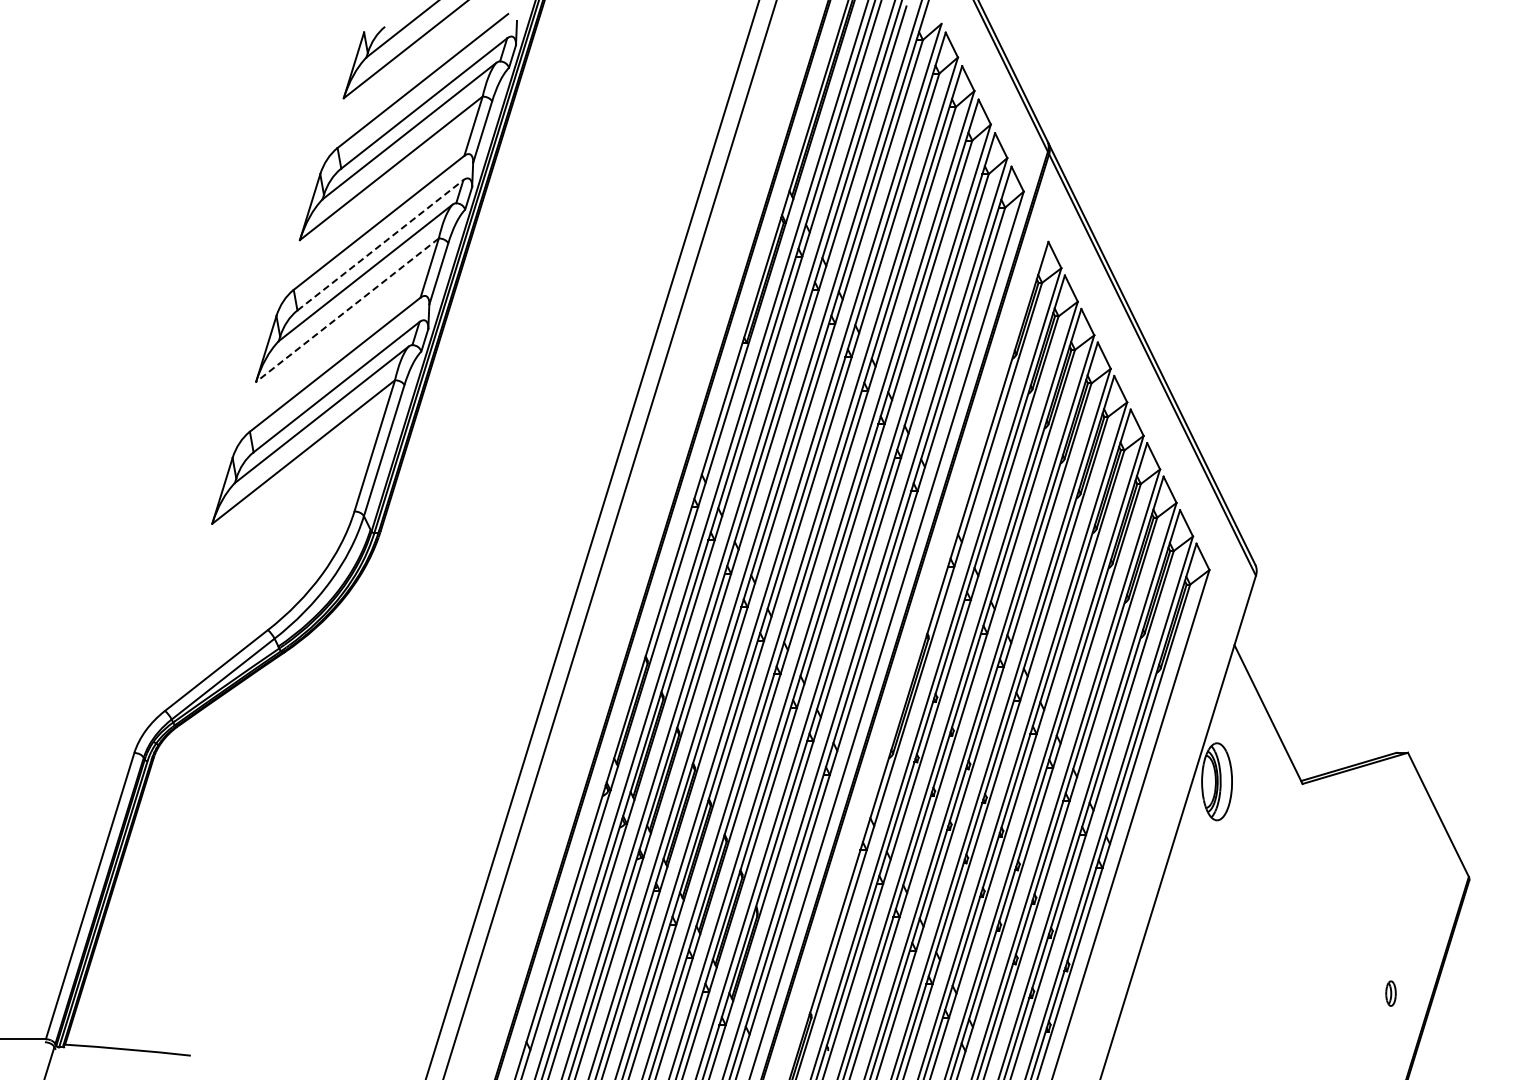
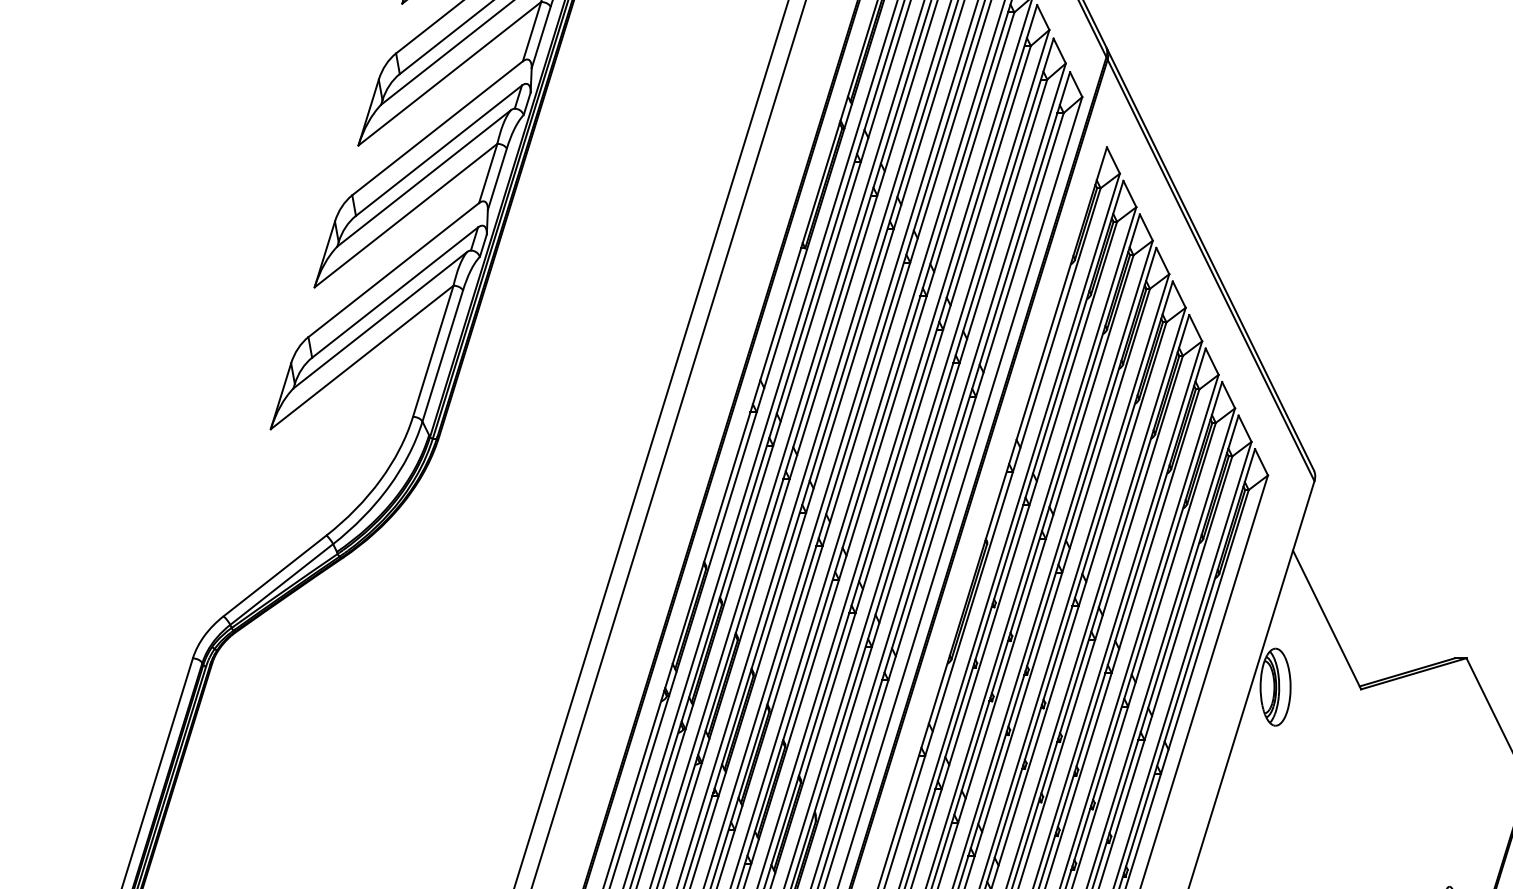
line: (380, 245) -> (439, 150), dashed -> solid
line: (347, 310) -> (406, 215), dashed -> solid

